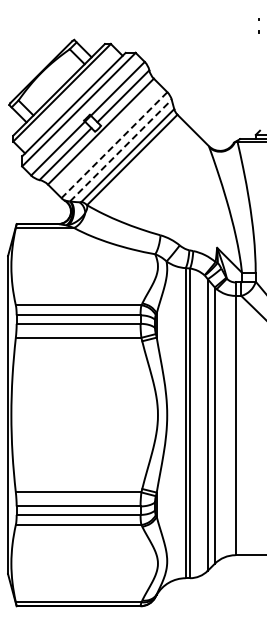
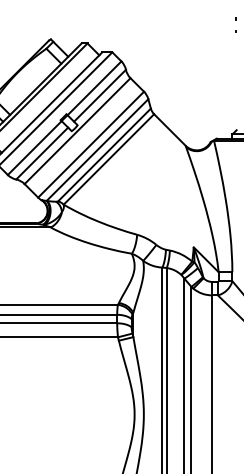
line: (114, 145) -> (91, 144), dashed -> solid
line: (120, 150) -> (97, 149), dashed -> solid

